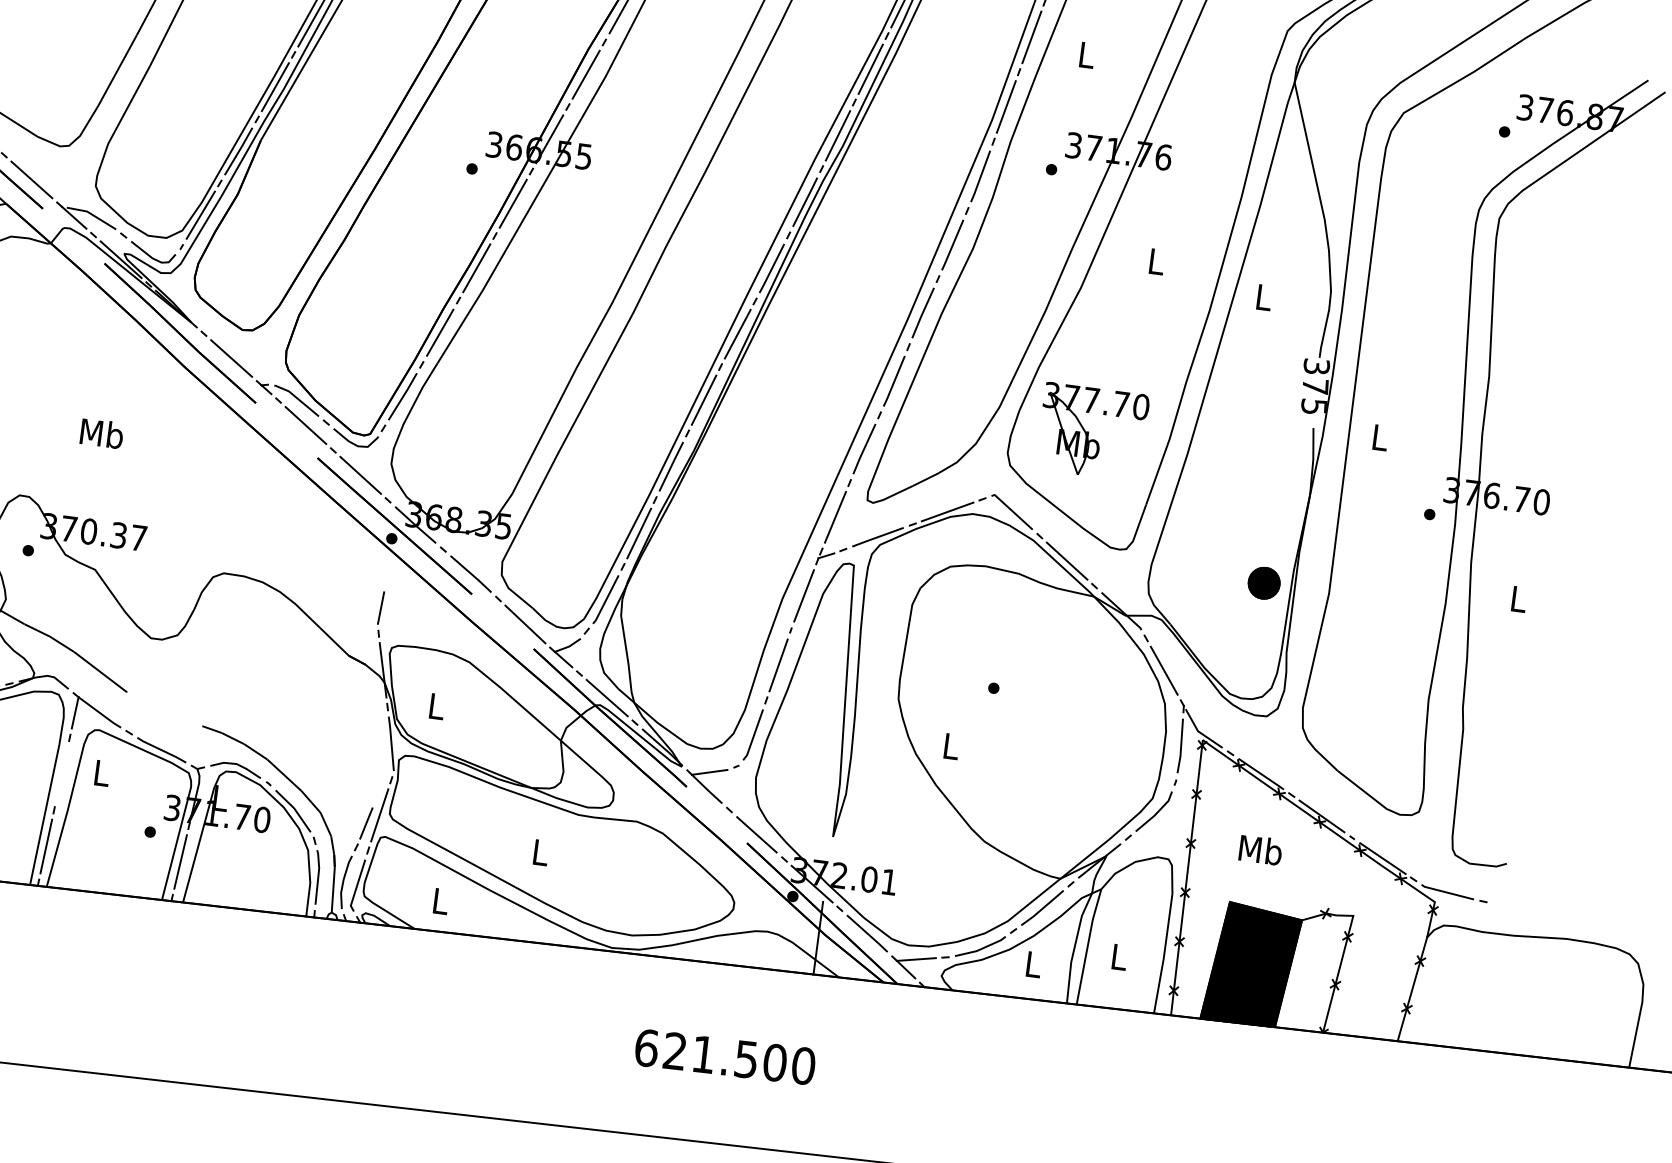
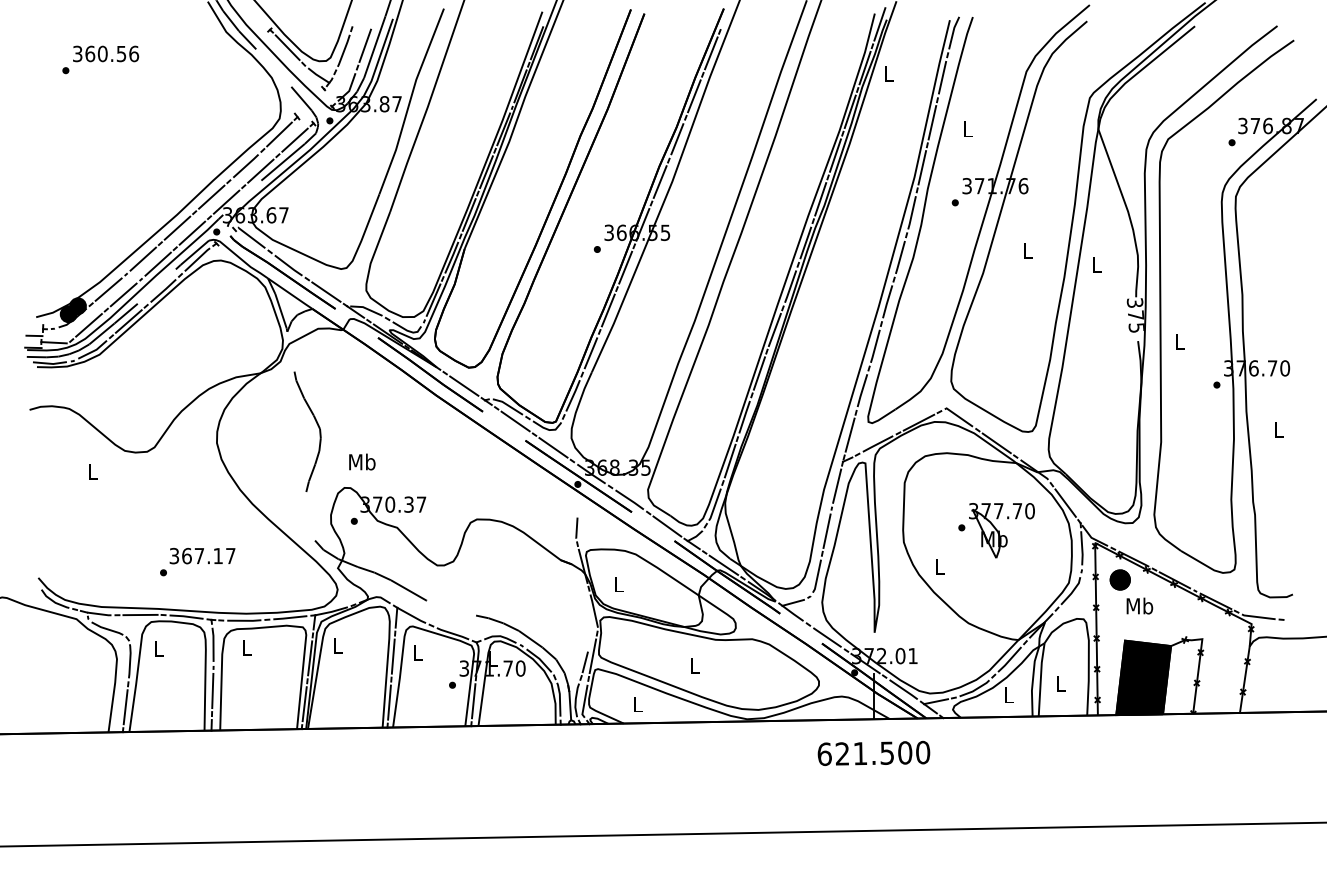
part: (1091, 431) -> (1001, 530), moved
text: (102, 432) -> (362, 461), moved
part: (1263, 582) -> (1119, 579), moved
line: (60, 773) -> (392, 656), added
text: (724, 1055) -> (873, 752), moved

